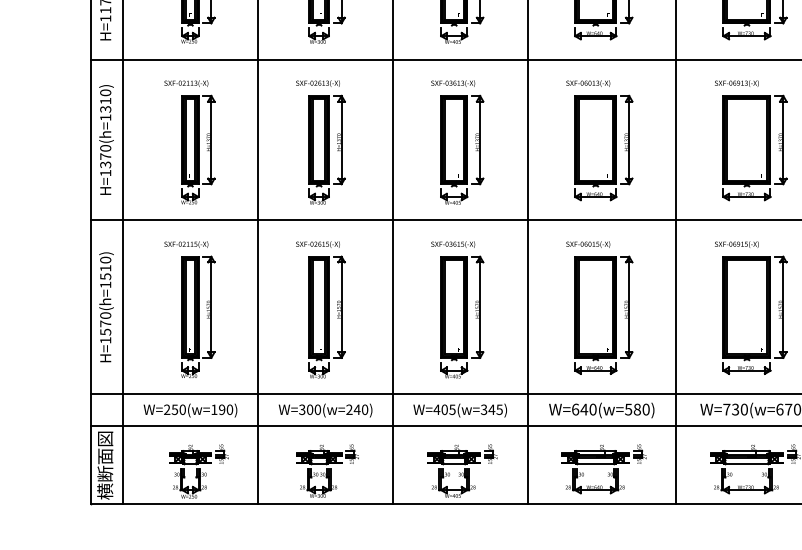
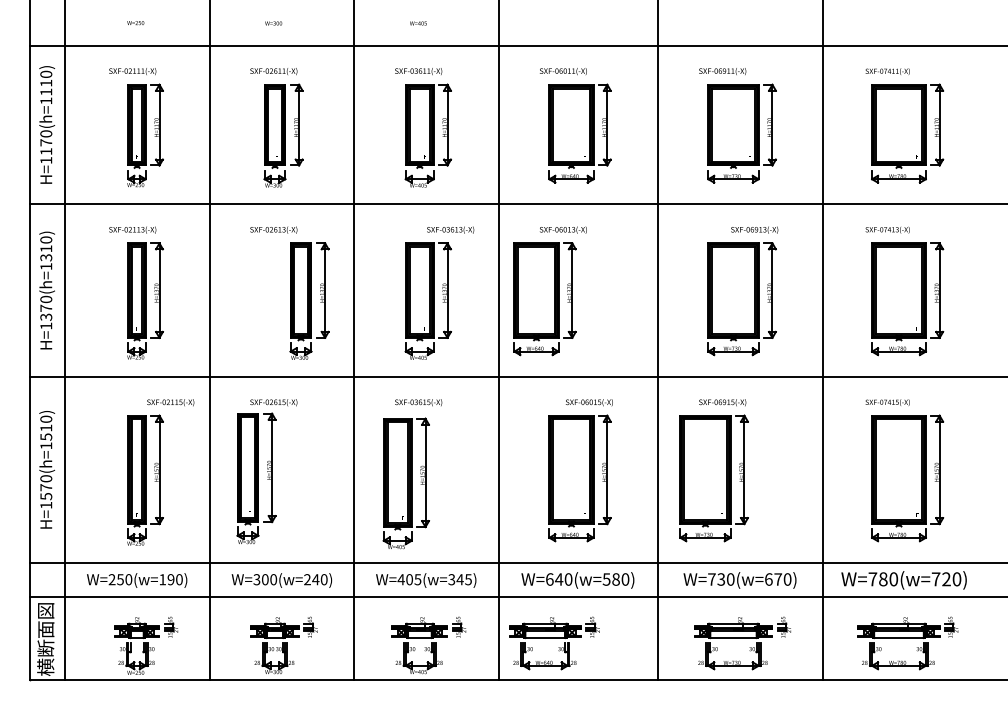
text: (453, 83) -> (450, 229), moved
text: (736, 83) -> (754, 229), moved
part: (603, 148) -> (544, 299), moved
part: (327, 149) -> (309, 300), moved
text: (186, 244) -> (170, 402), moved
text: (587, 244) -> (588, 402), moved
part: (754, 315) -> (713, 478), moved
part: (327, 317) -> (256, 478), moved
part: (461, 317) -> (405, 483), moved
part: (604, 469) -> (554, 643), moved

